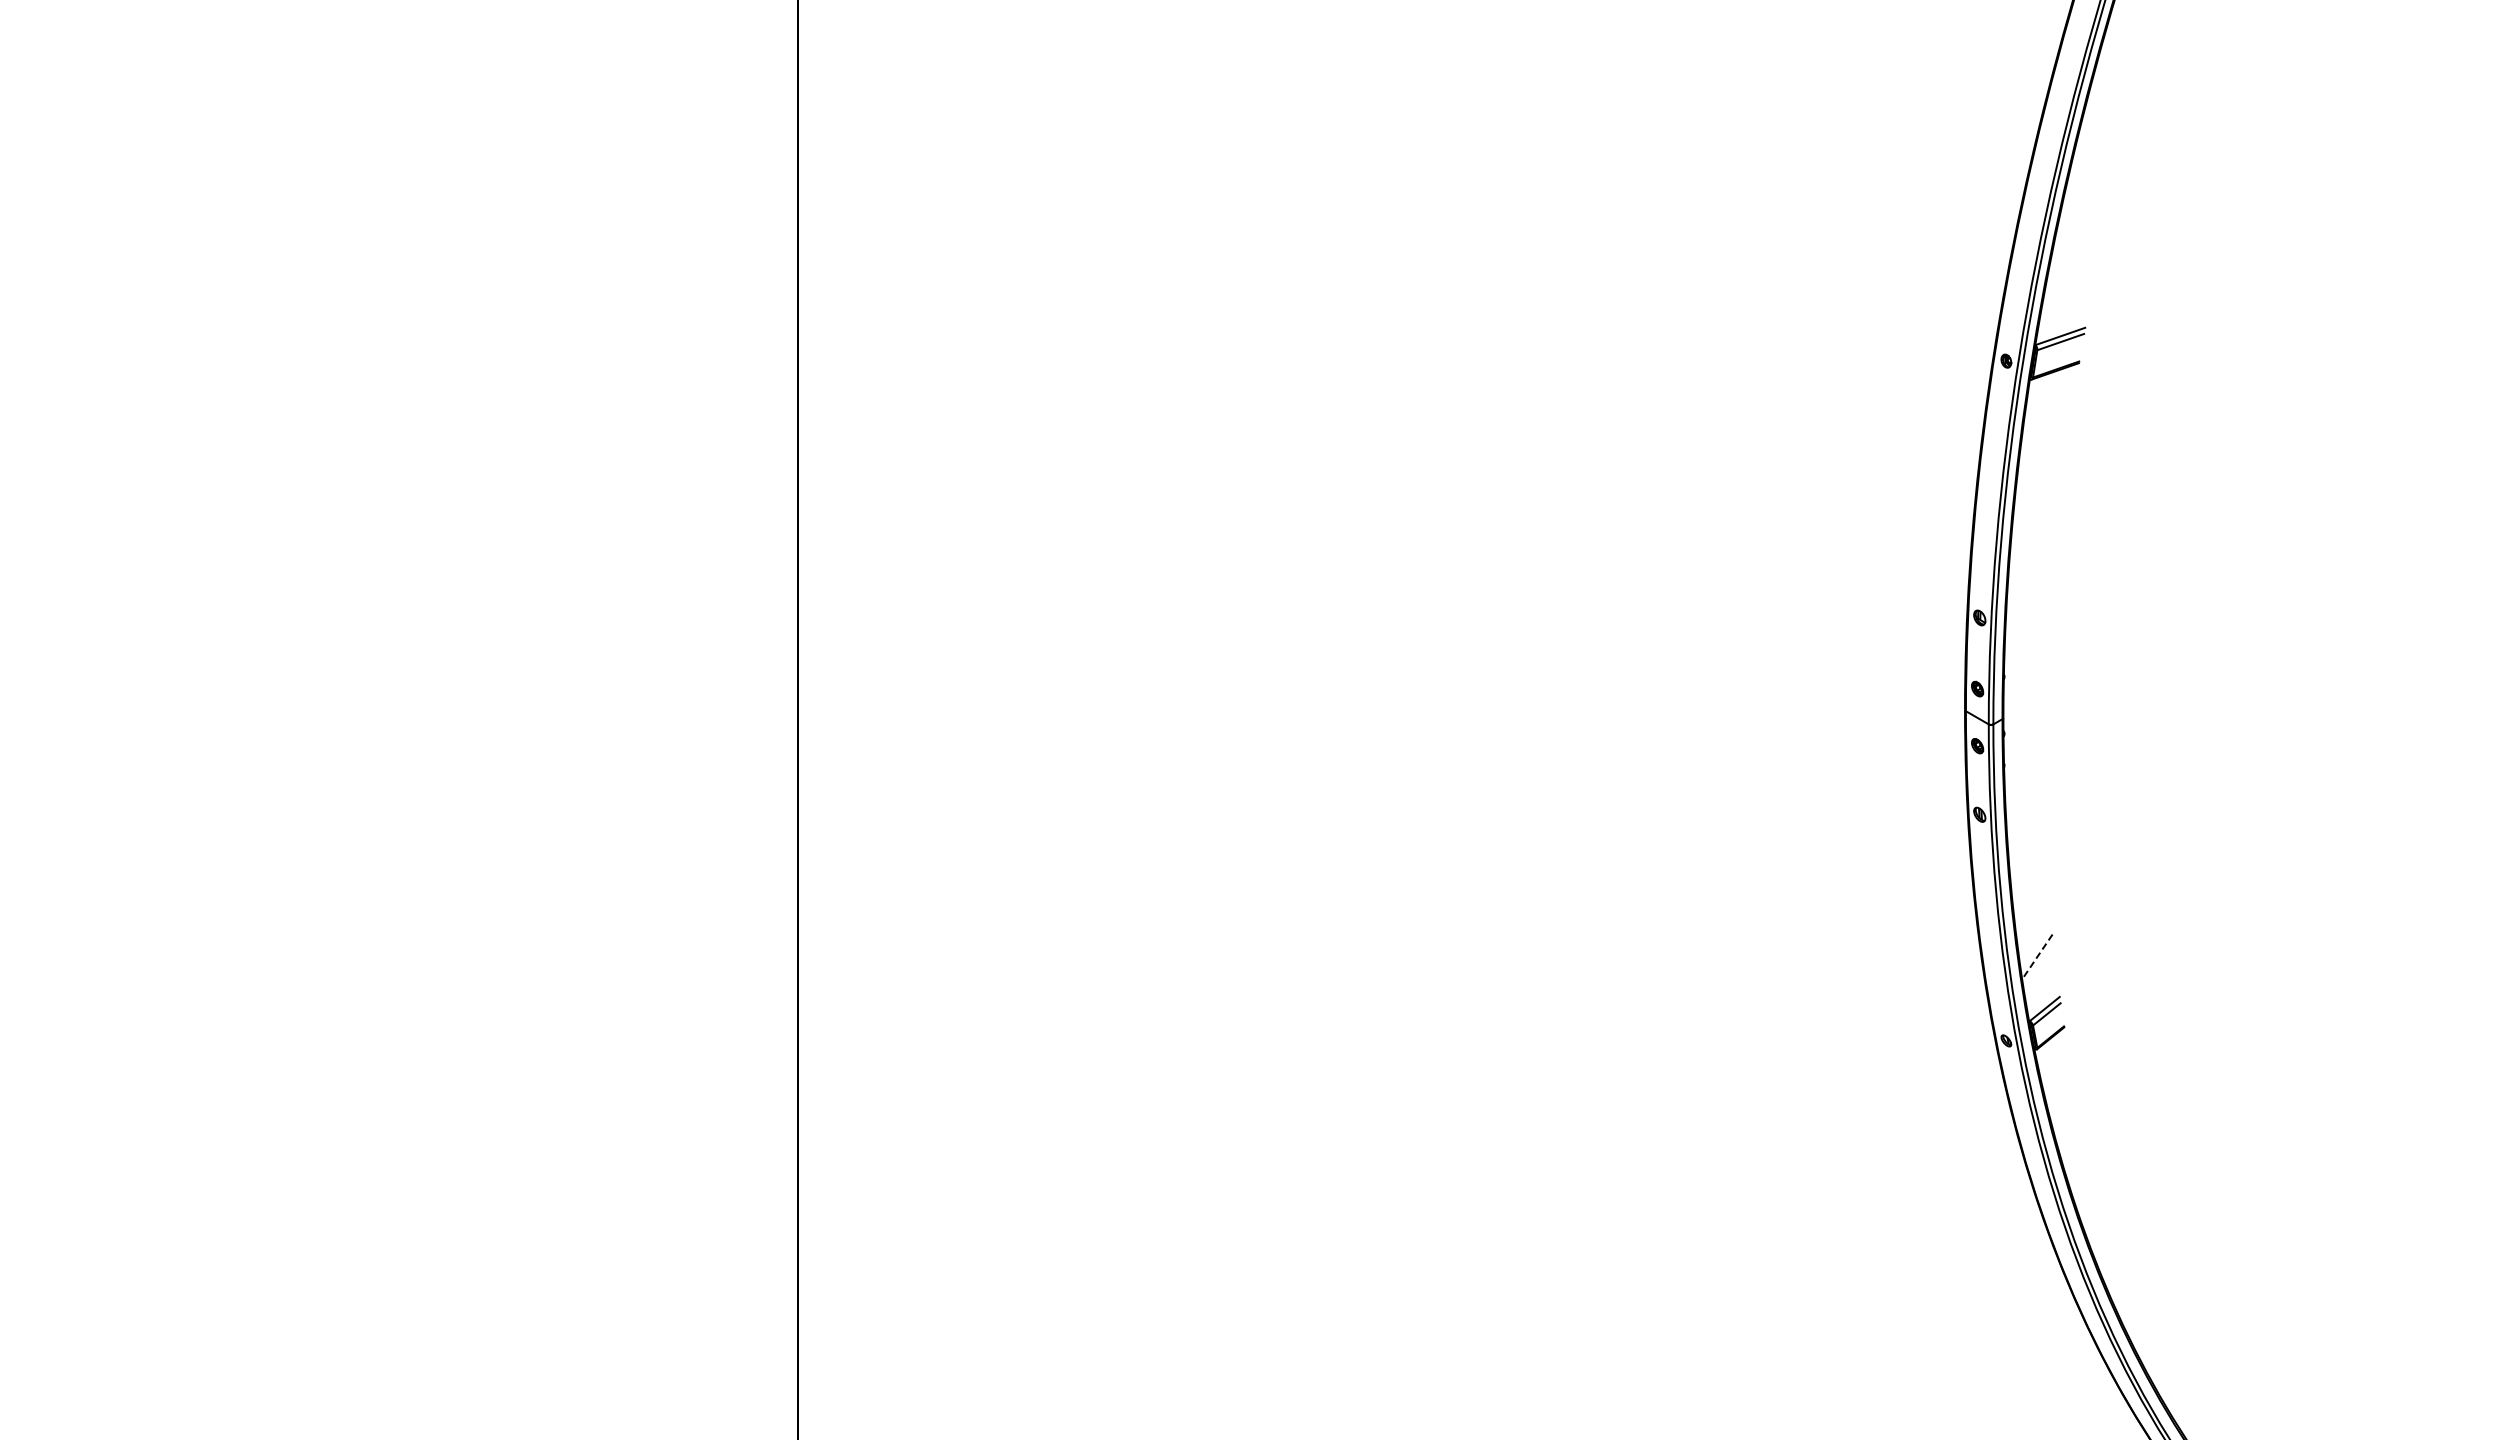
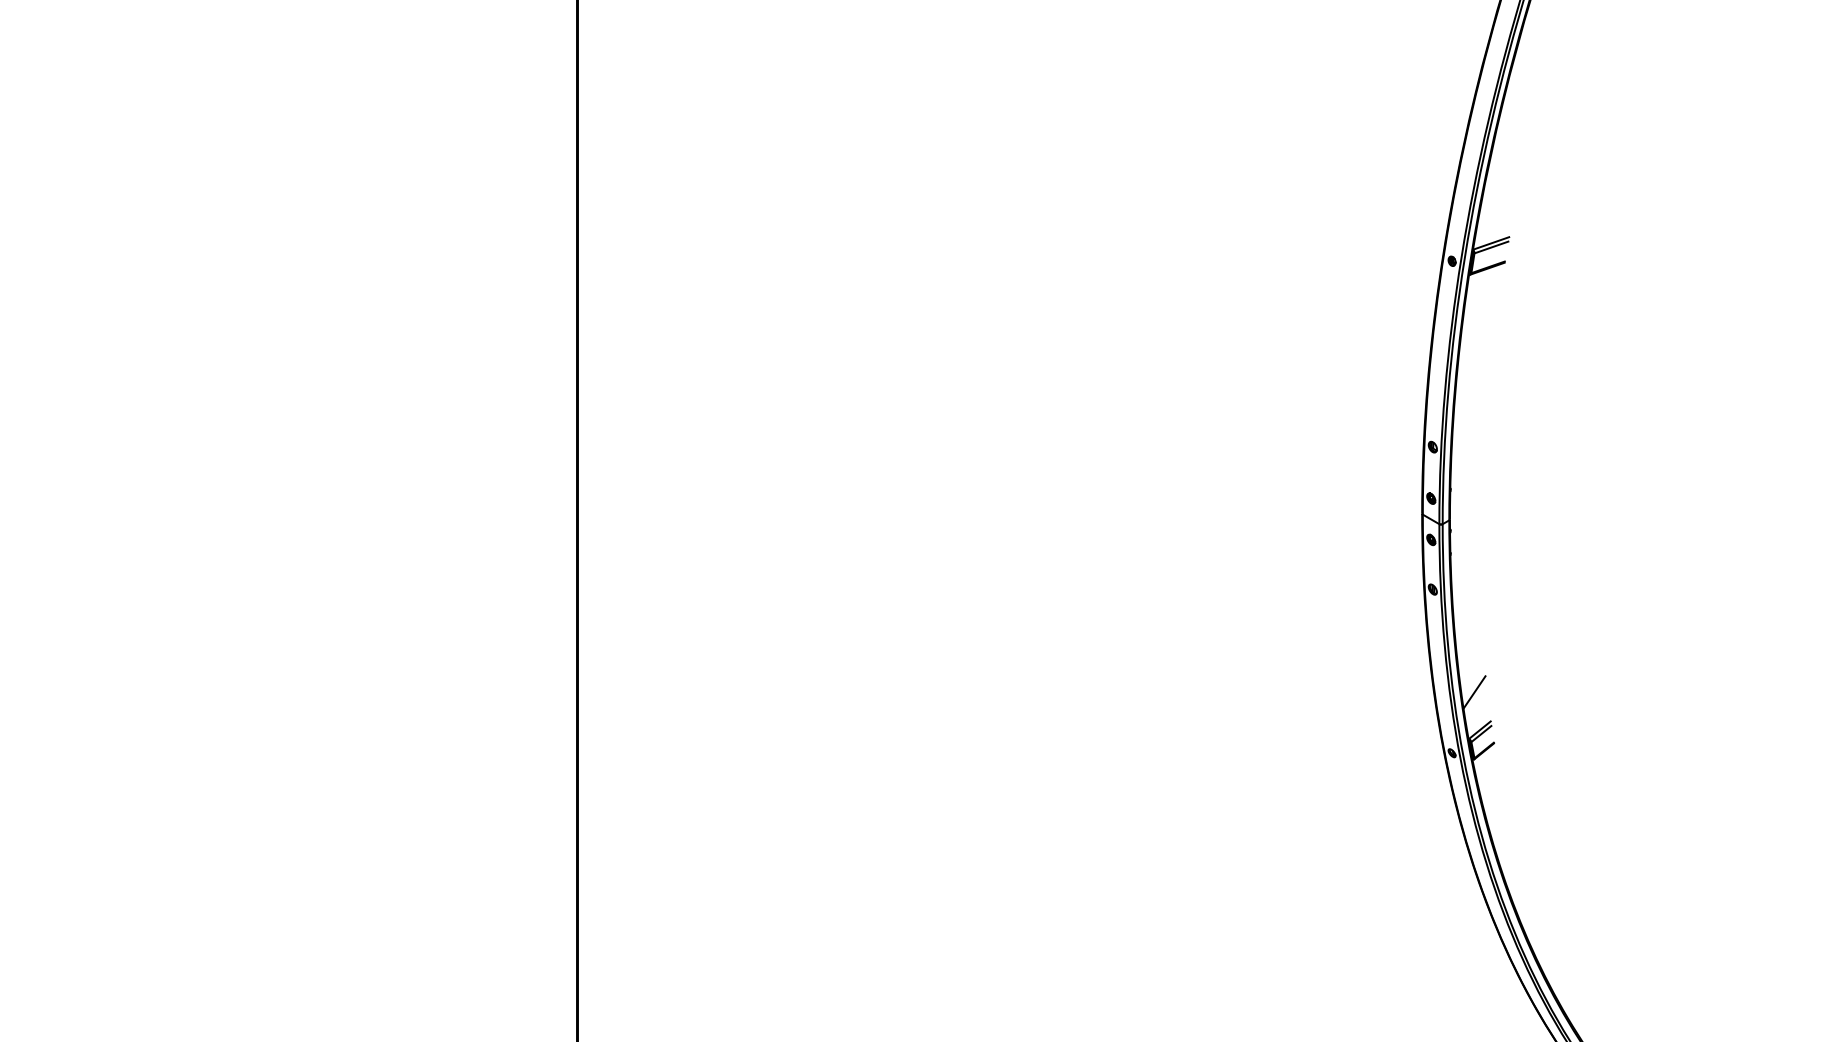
line: (2037, 957) -> (1474, 692), dashed -> solid

